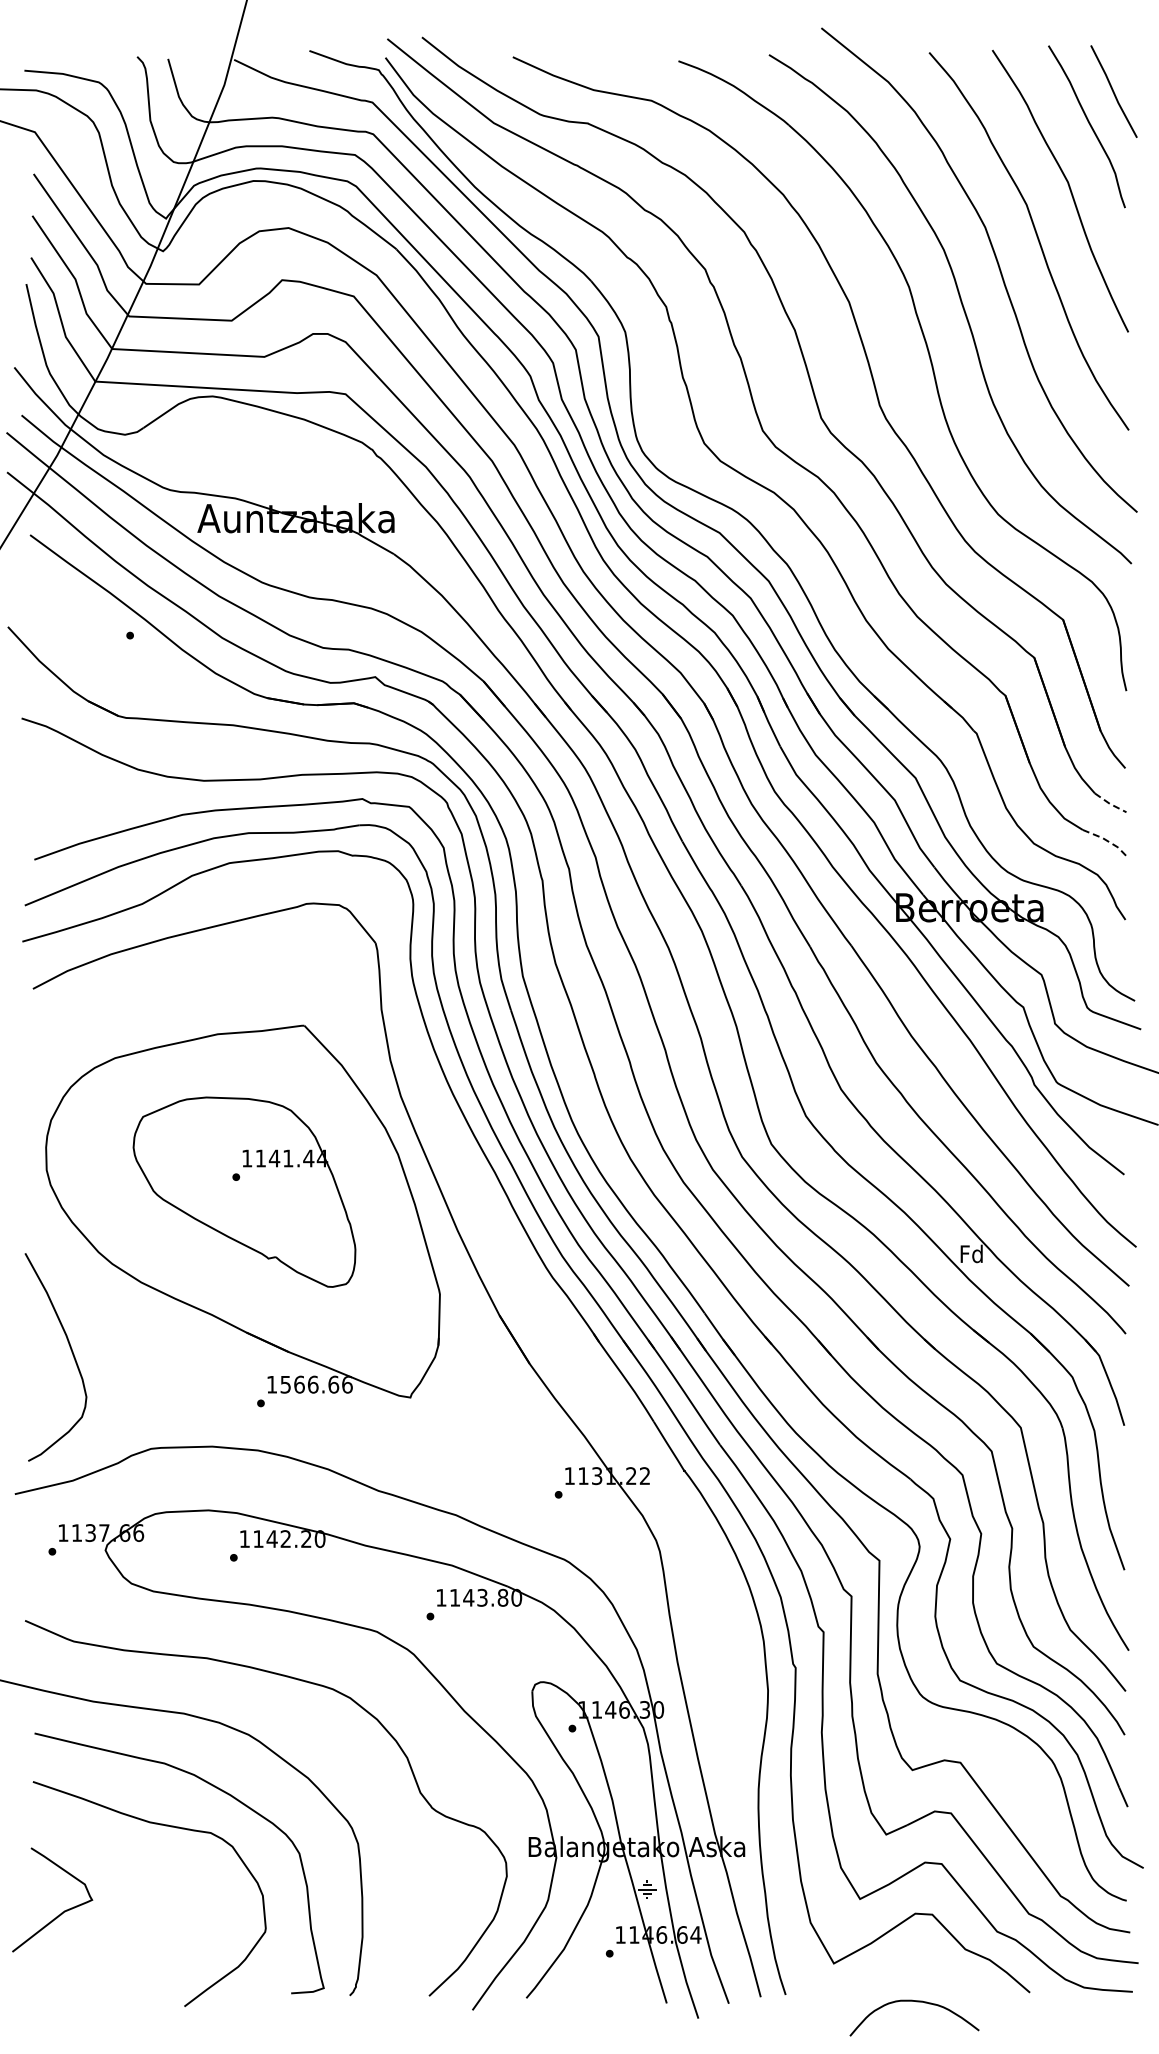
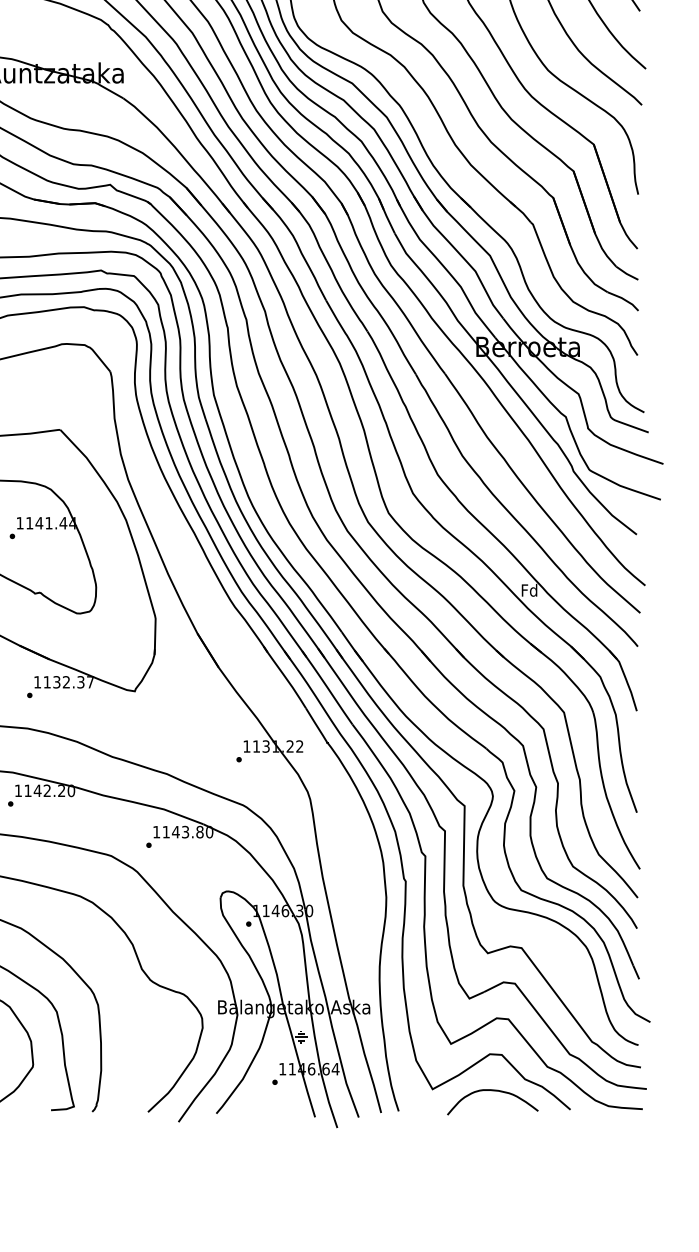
line: (1109, 803) -> (626, 273), dashed -> solid
line: (1107, 840) -> (625, 299), dashed -> solid
text: (316, 1384) -> (68, 682), 1566.66 -> 1132.37
curve: (916, 2002) -> (494, 1091), moved

